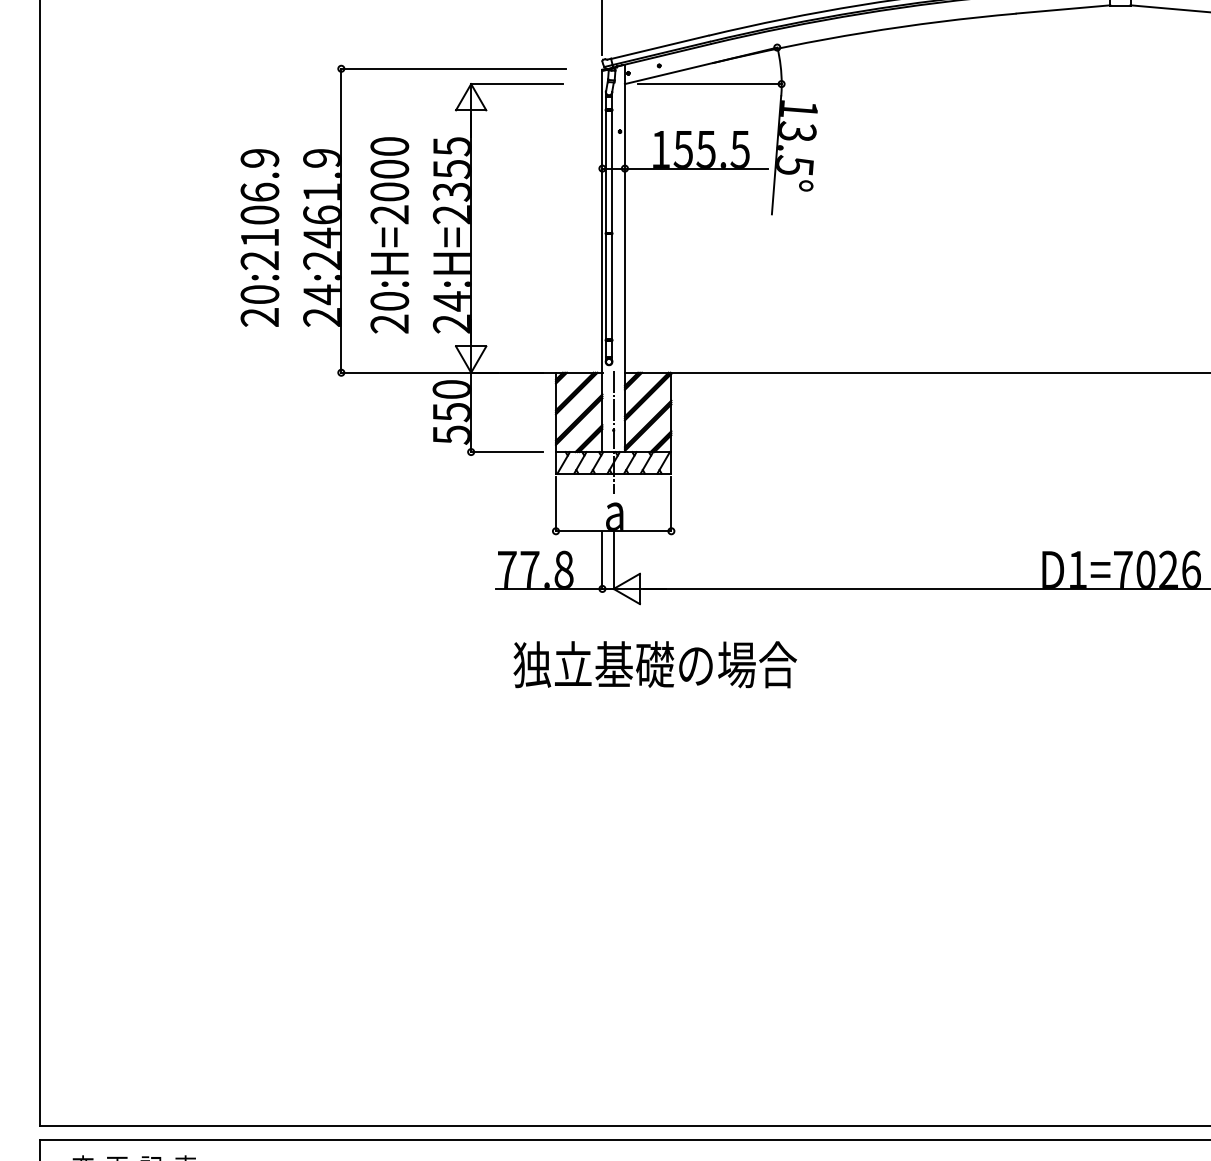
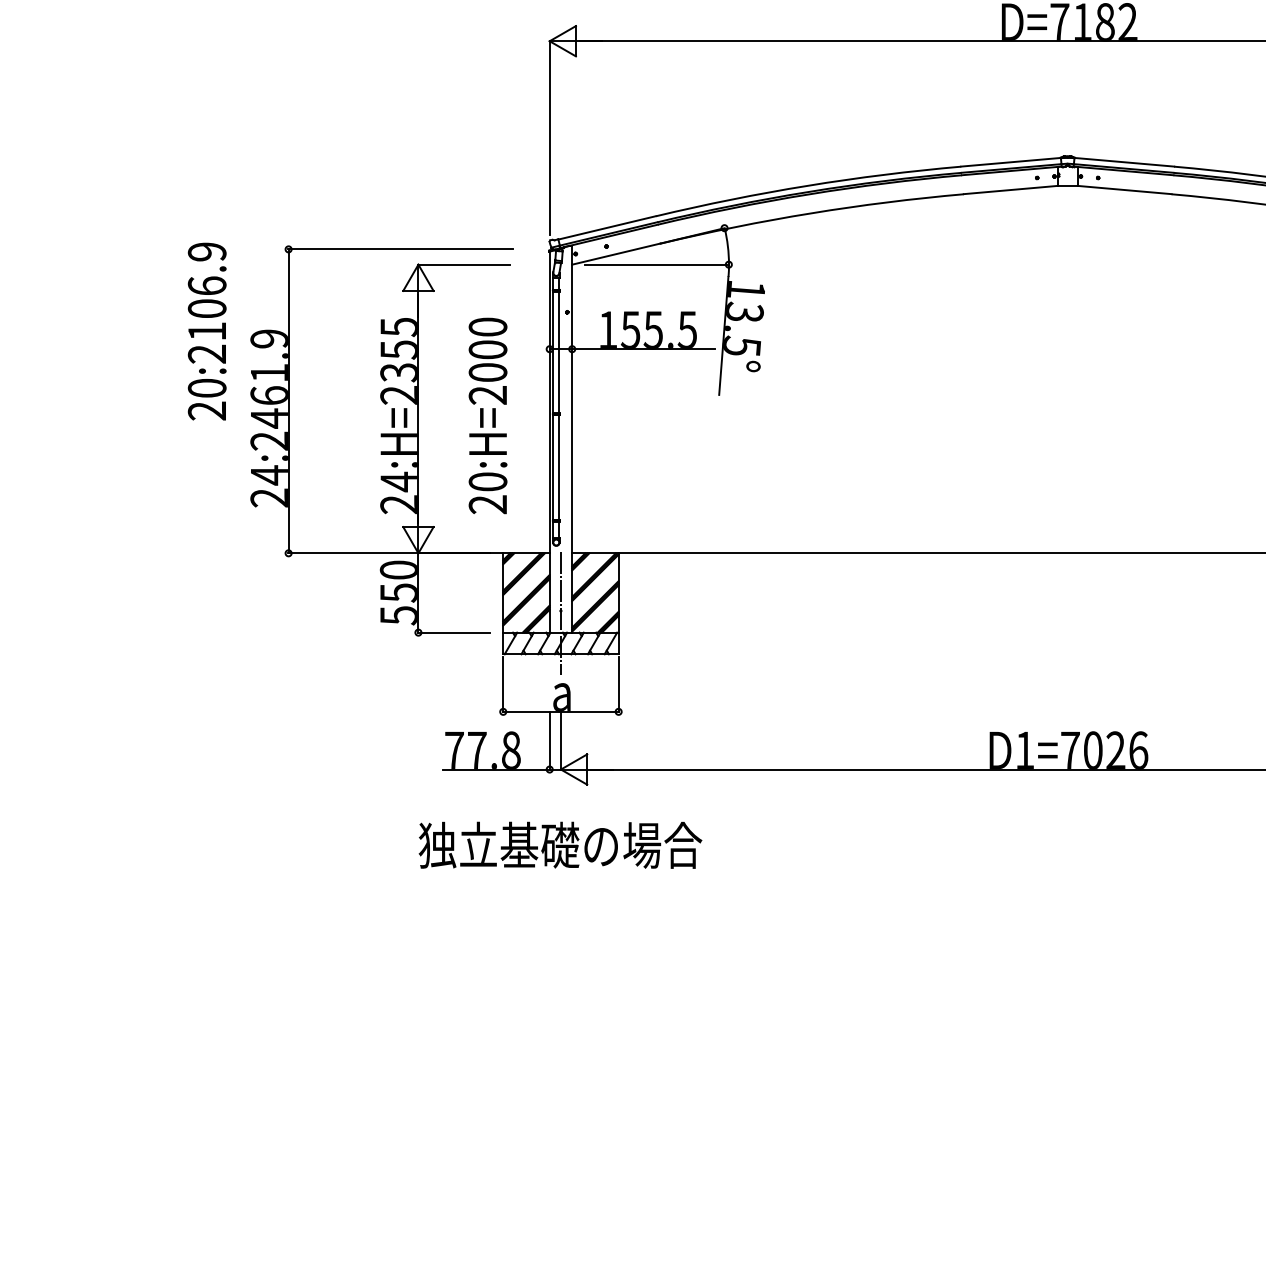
text: (389, 234) -> (487, 415), moved
text: (259, 237) -> (206, 331), moved
text: (655, 663) -> (560, 844), moved

